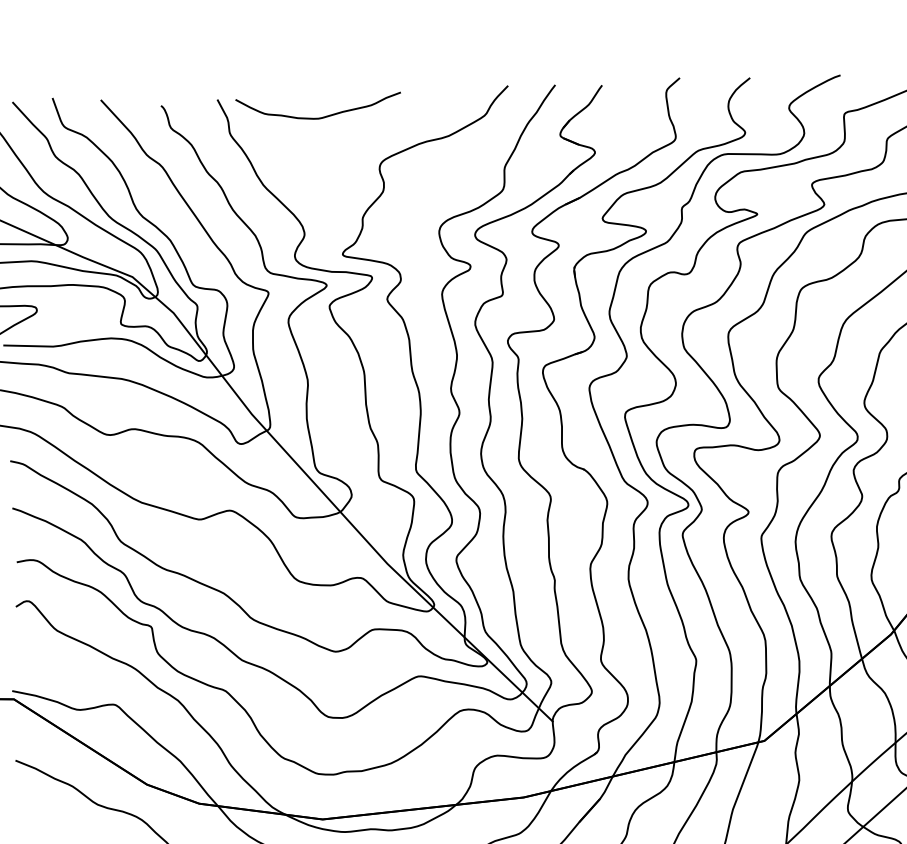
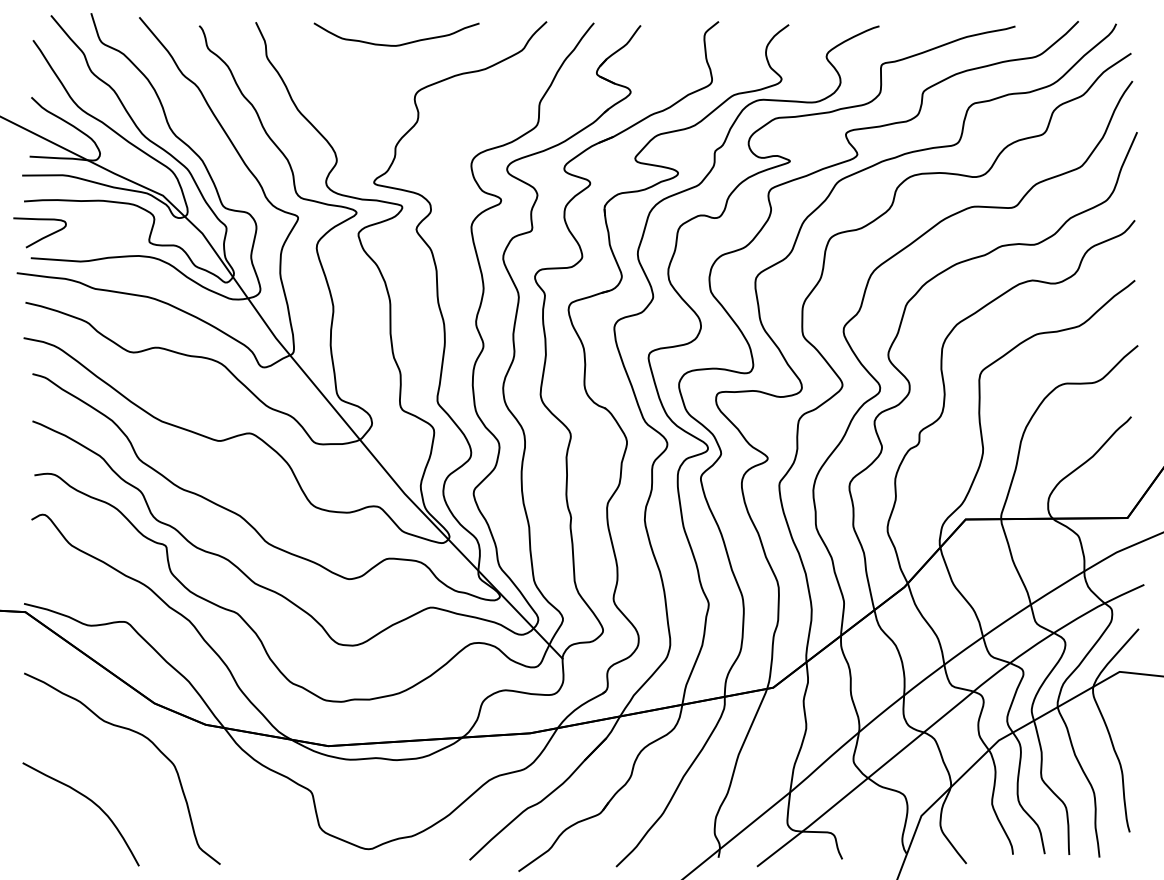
curve: (318, 117) -> (396, 44), moved

